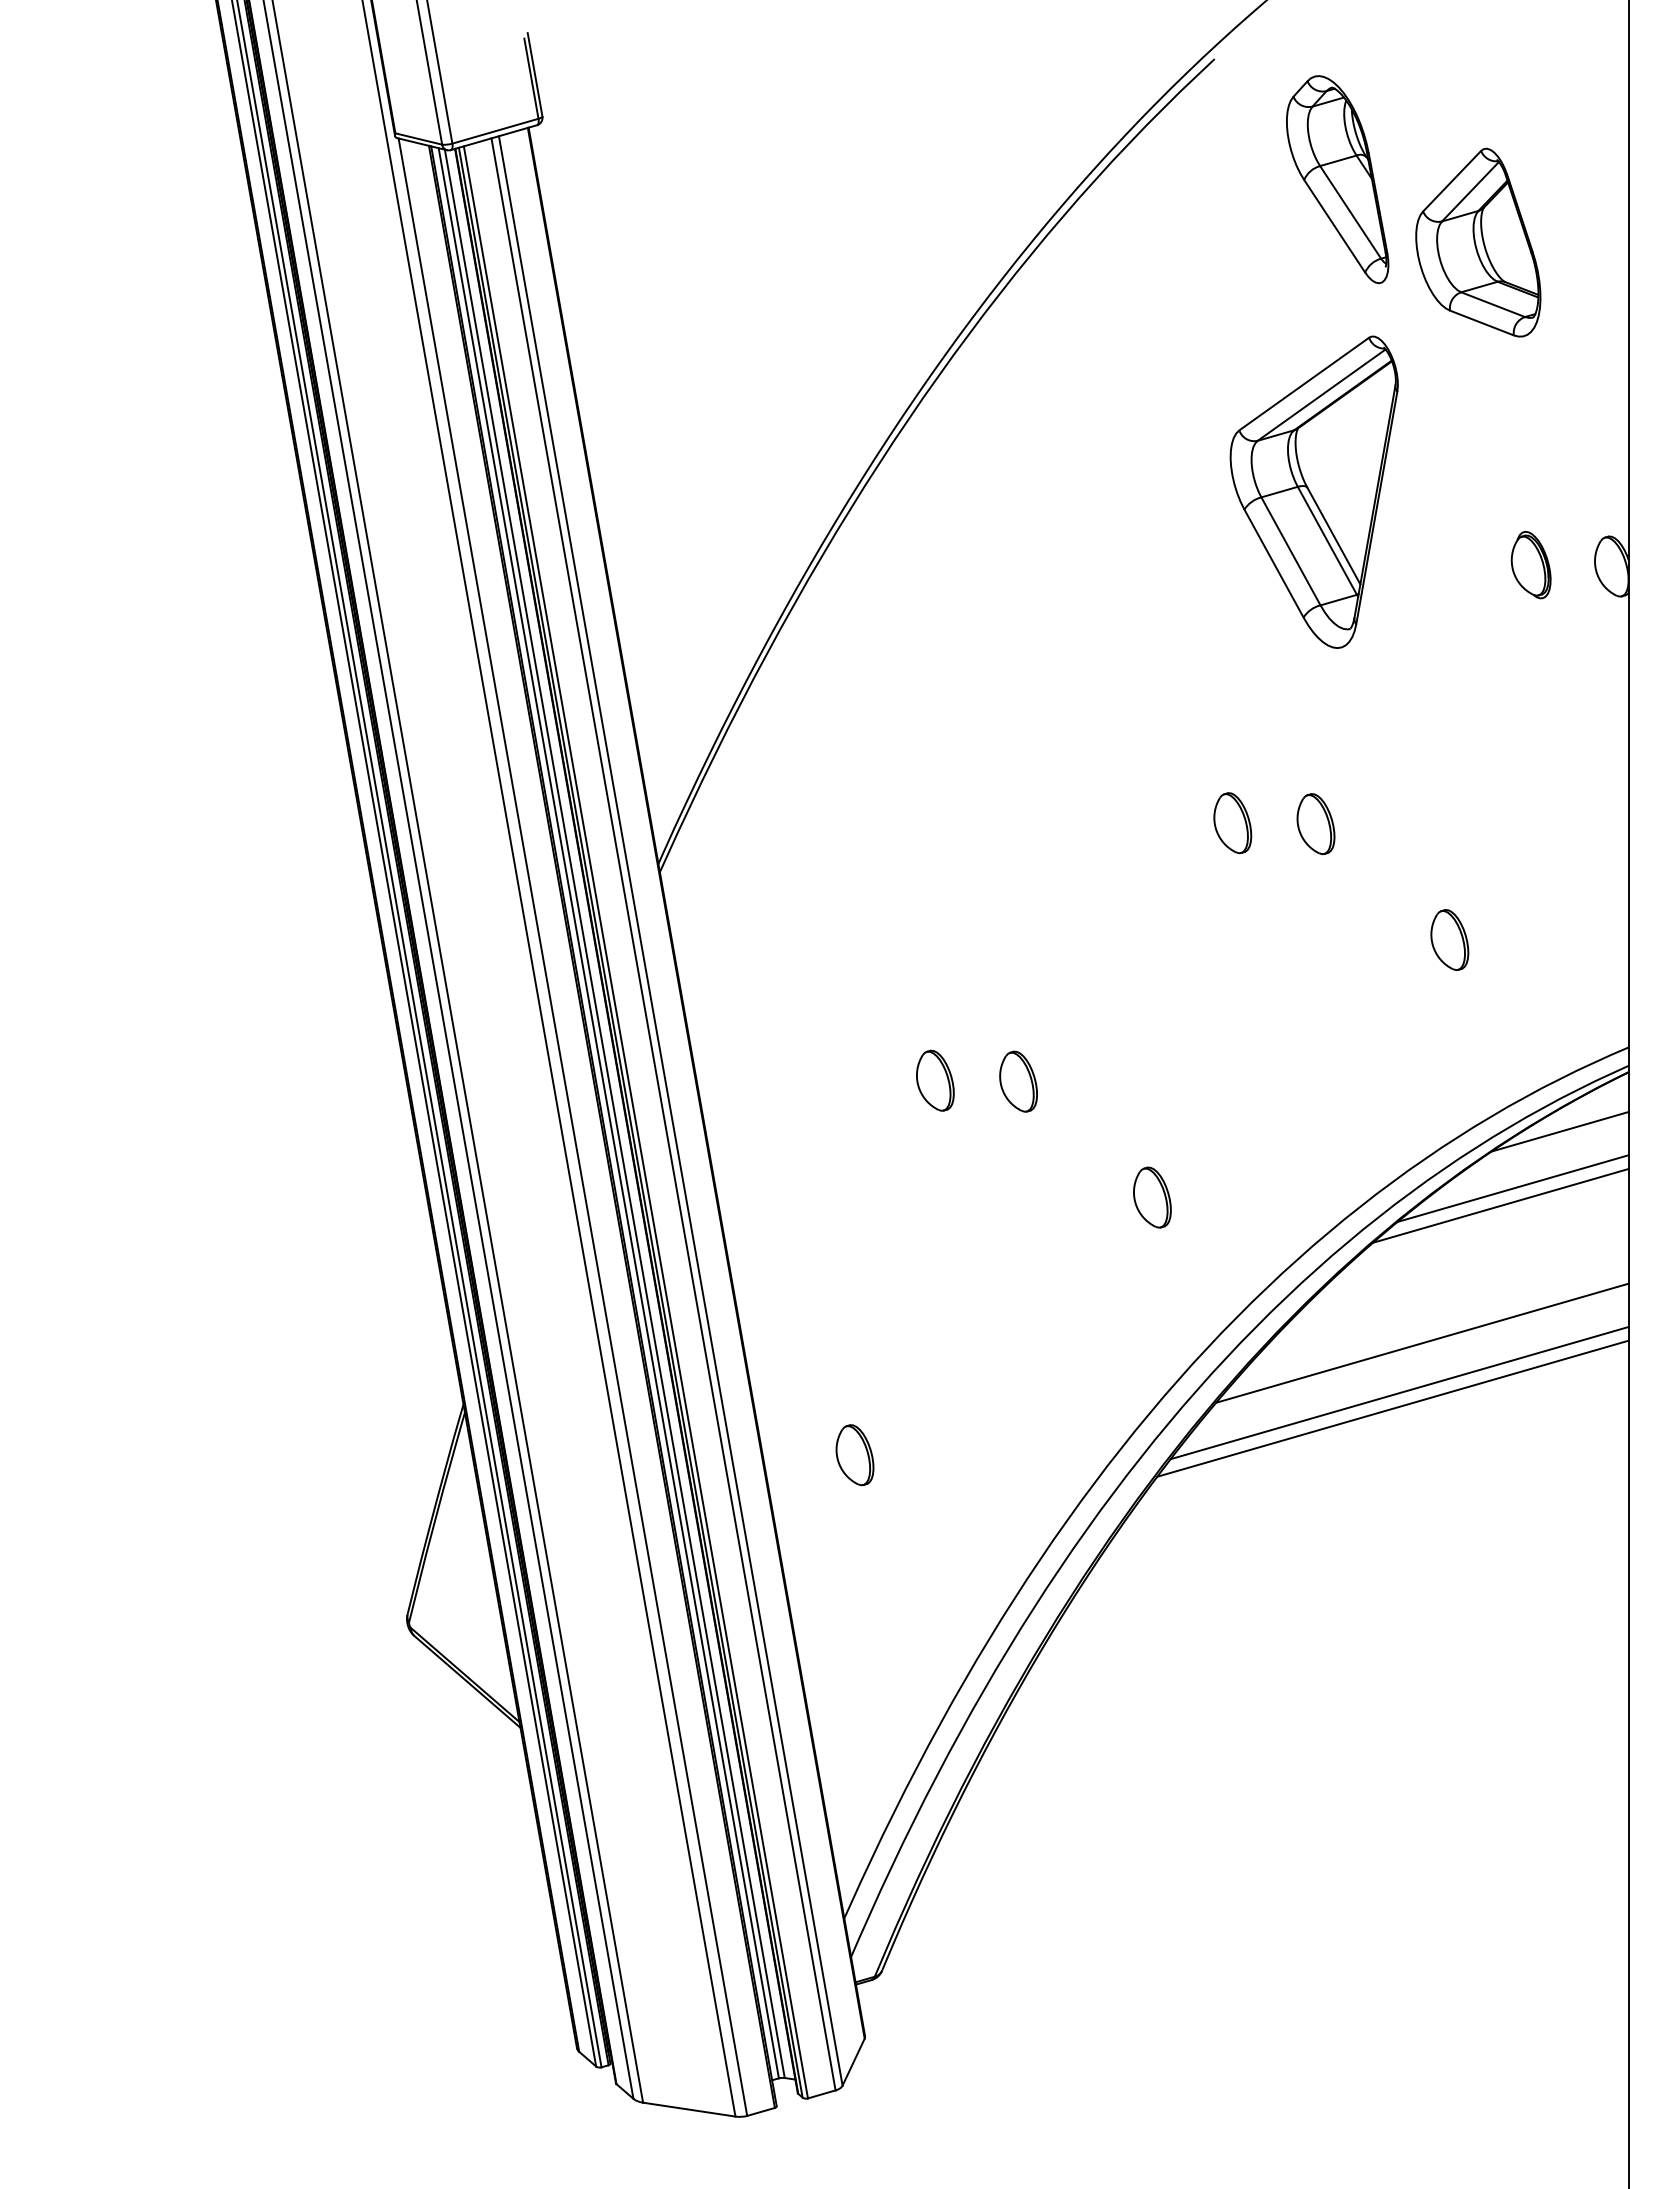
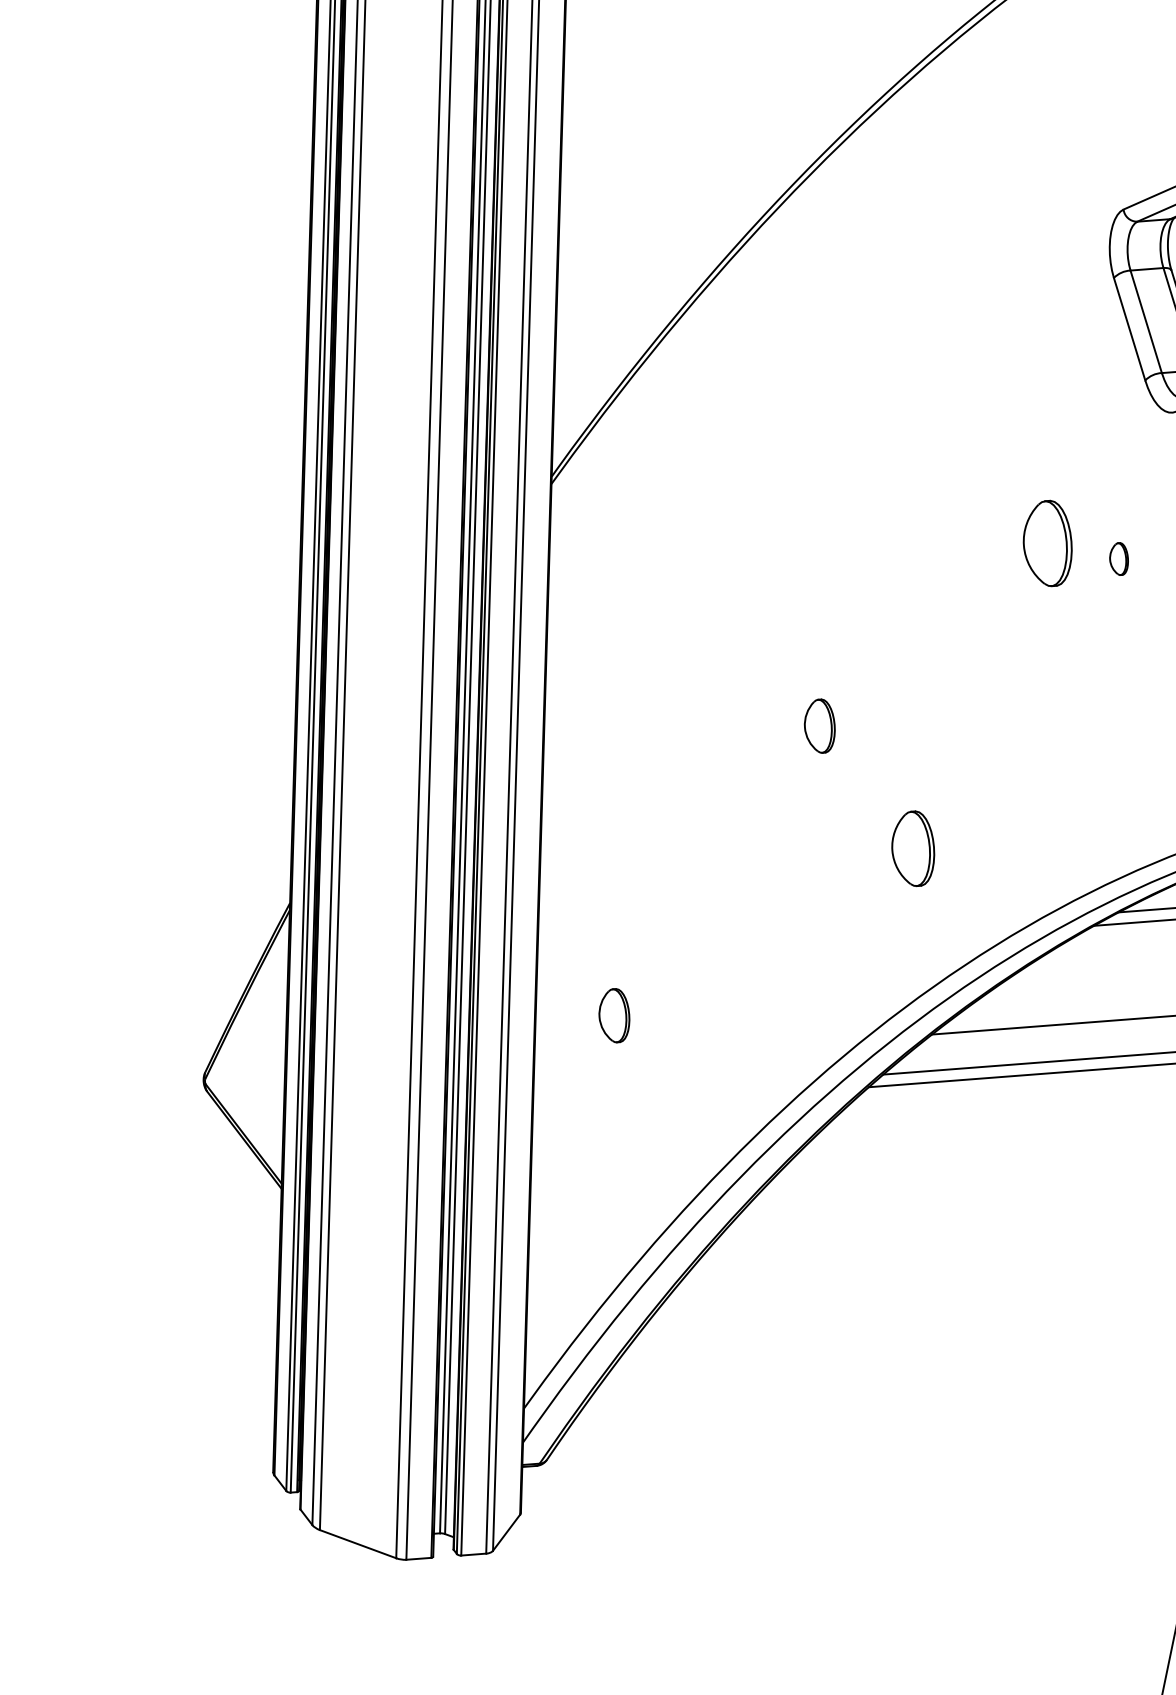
part: (1232, 823) -> (1048, 543), size x1.6
part: (1315, 824) -> (1118, 559), size x0.6
part: (935, 1080) -> (749, 710), removed
part: (1152, 1197) -> (914, 848), size x1.4

